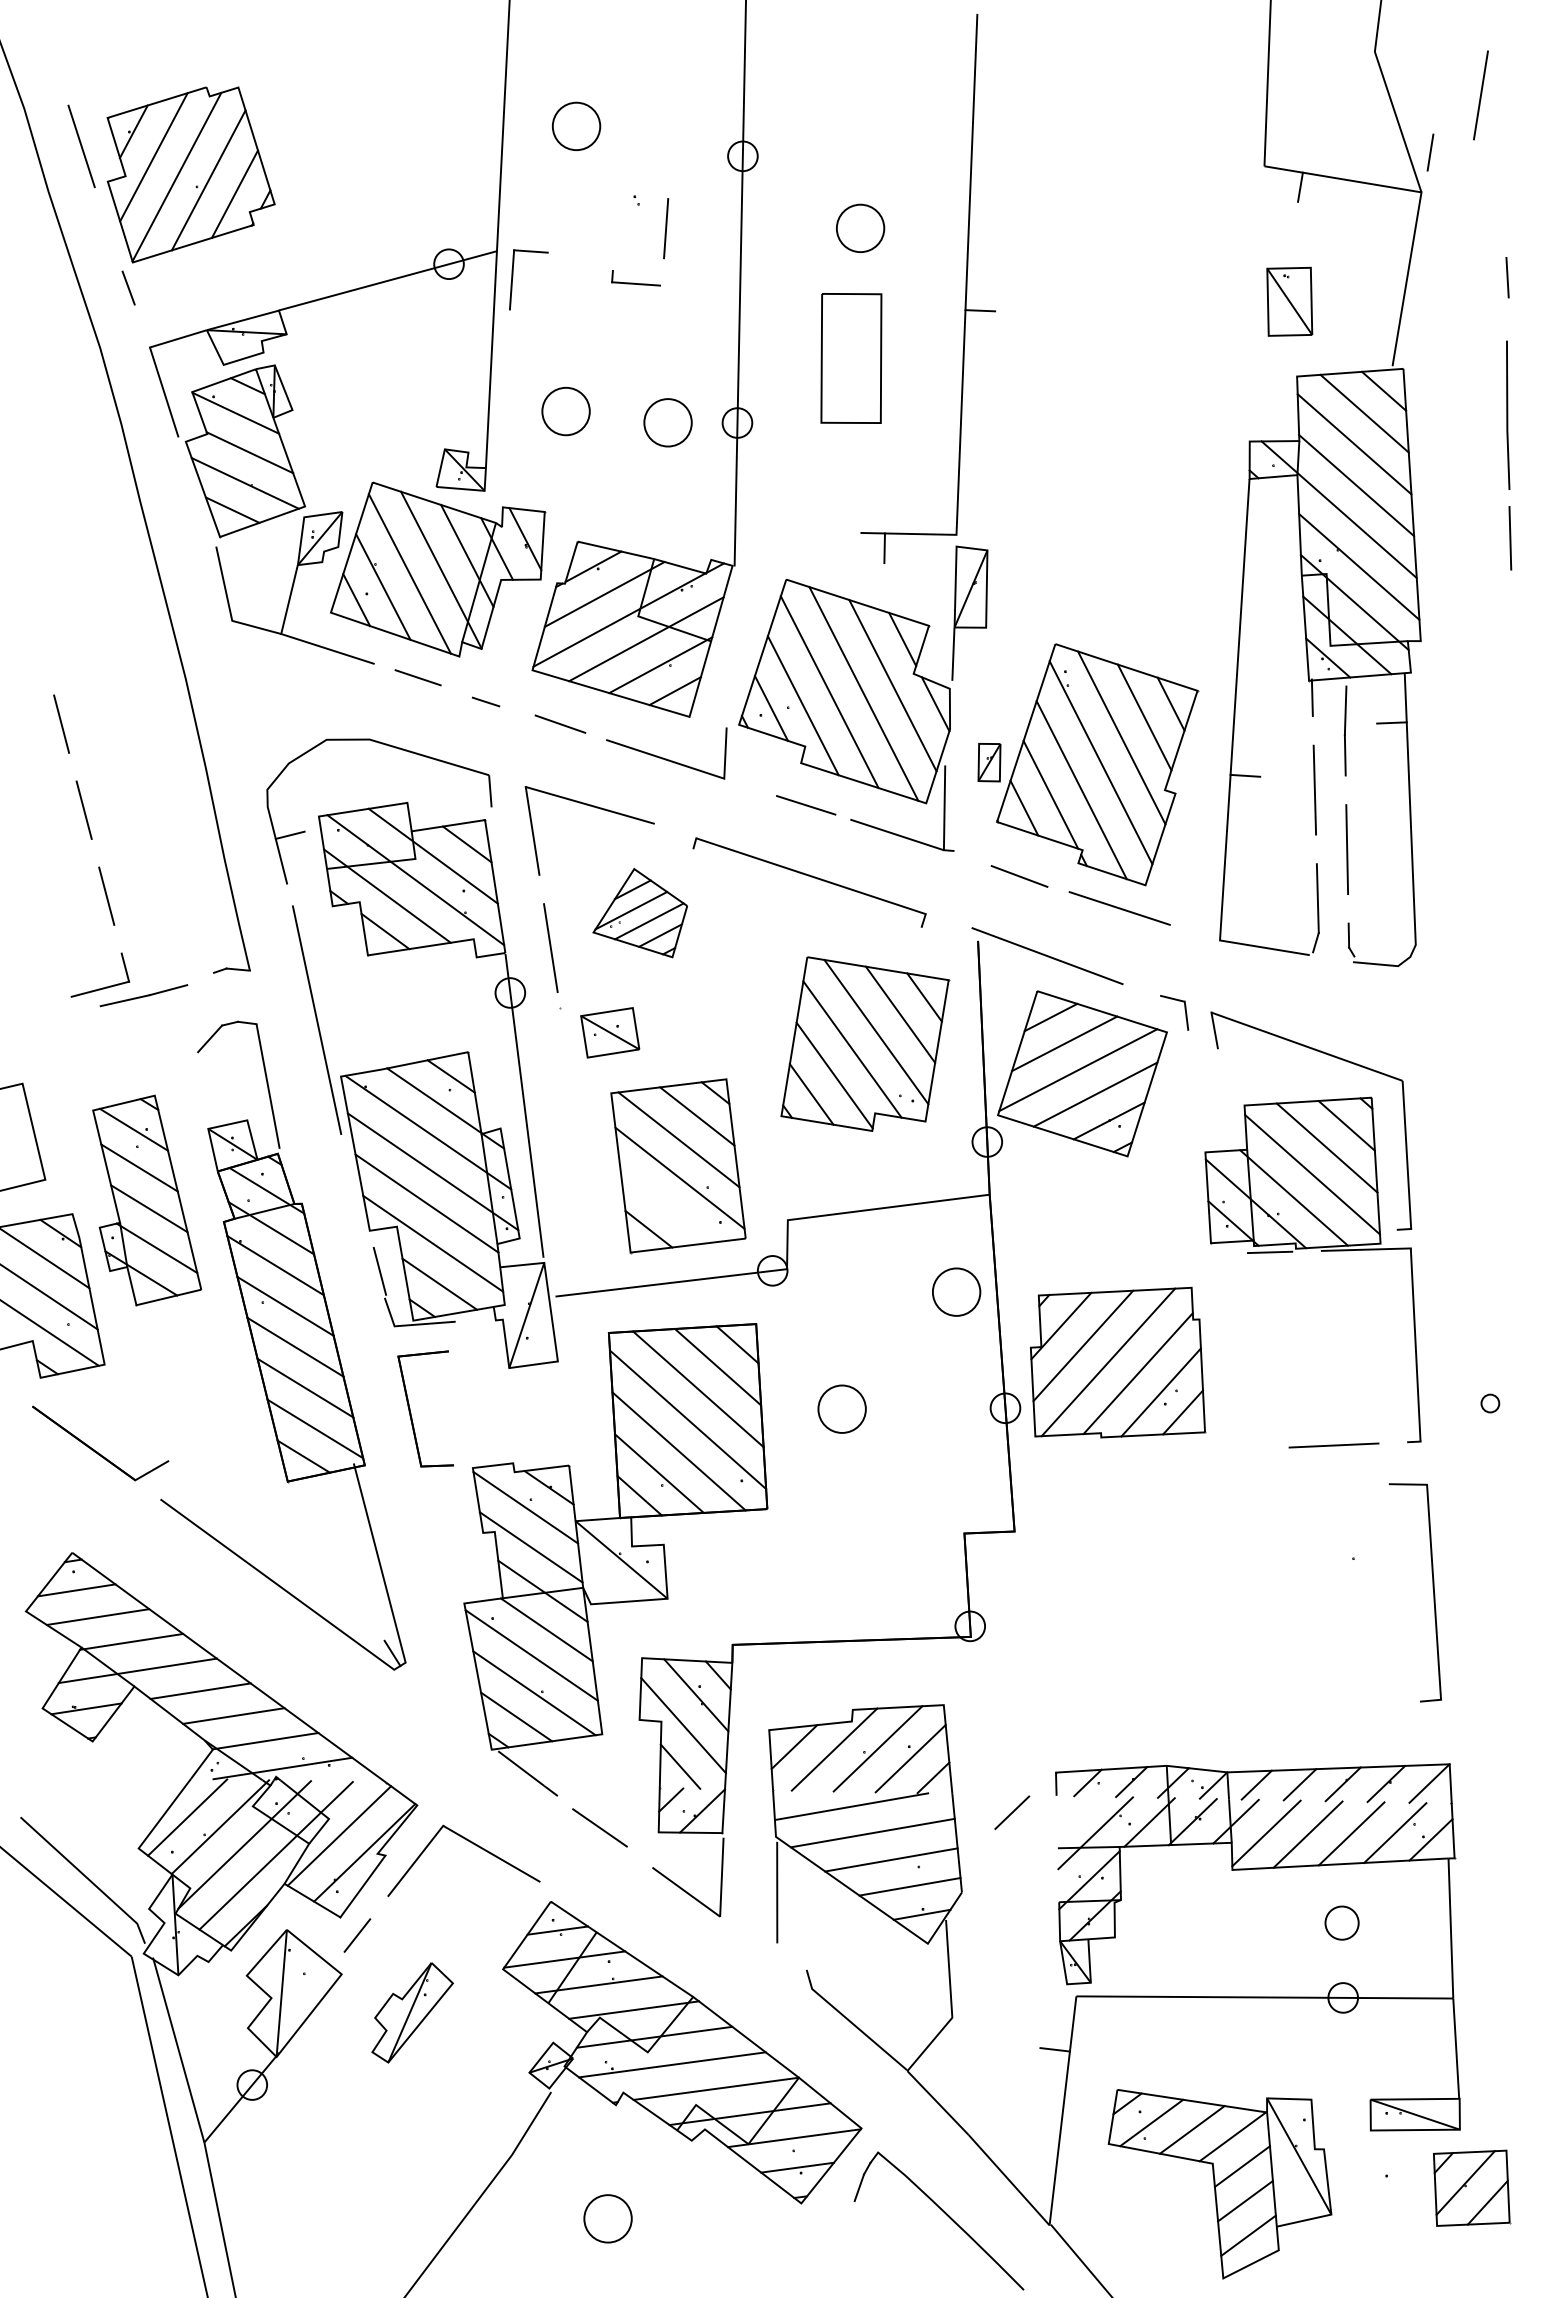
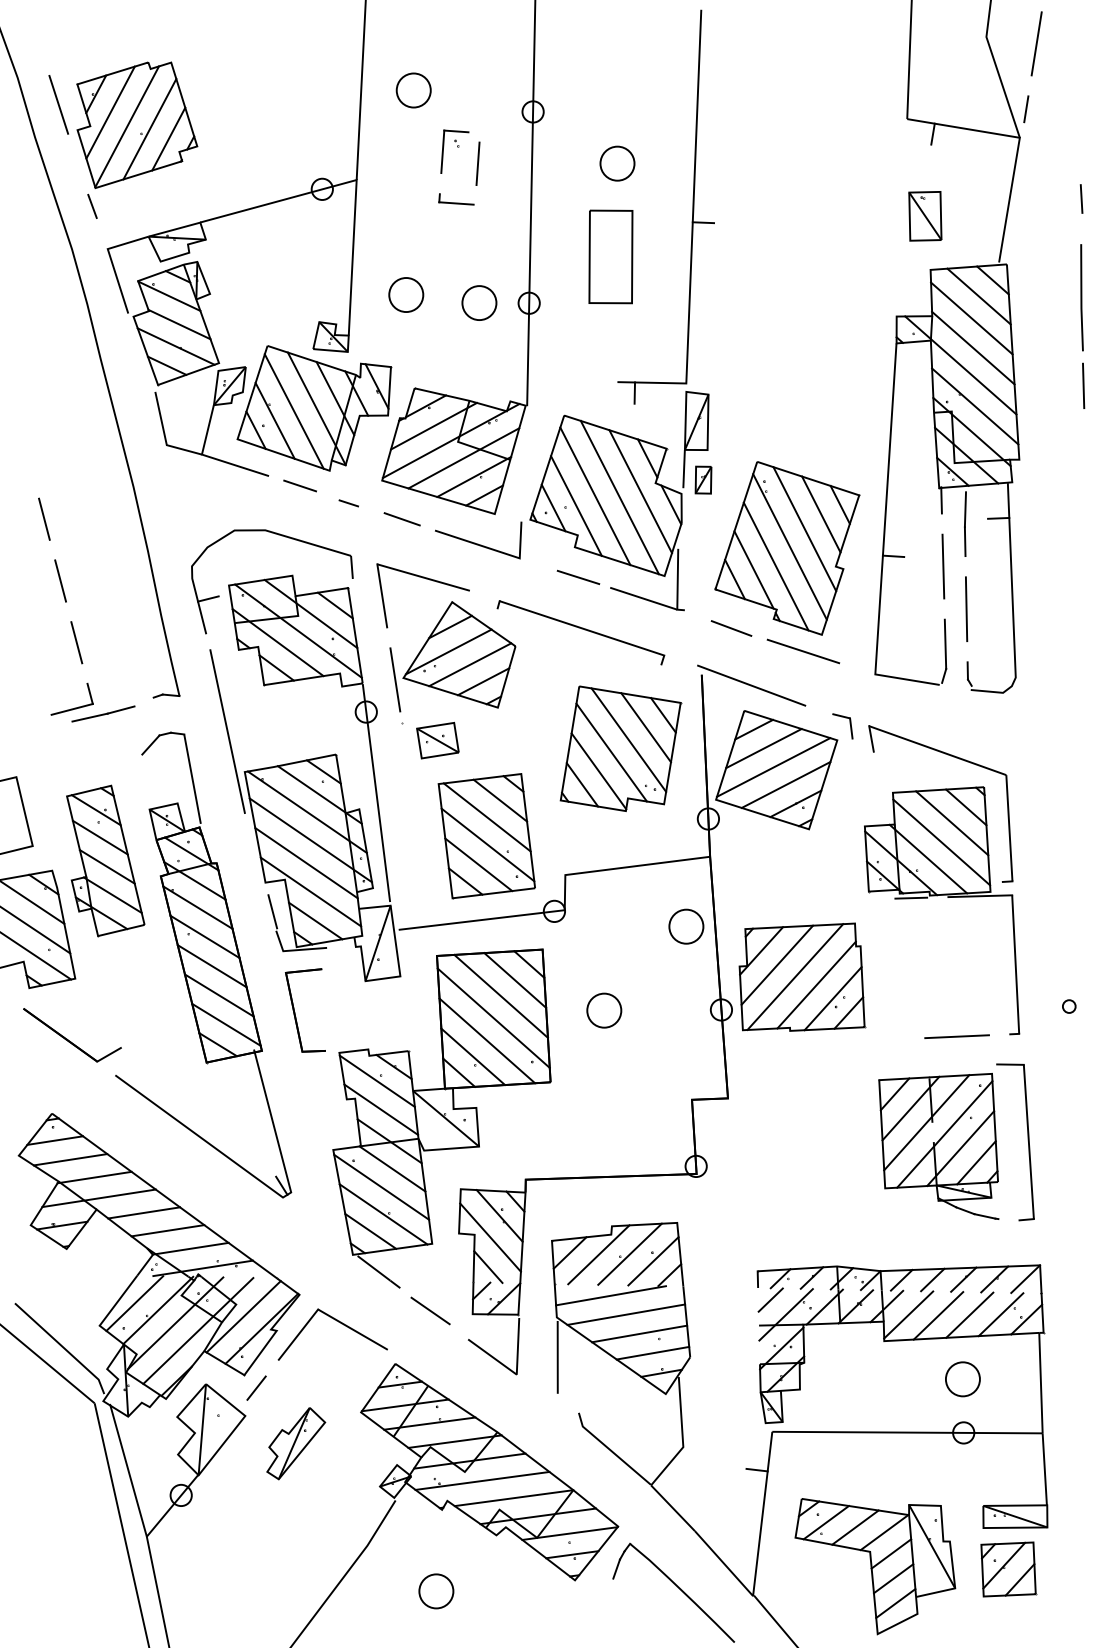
line: (1480, 95) -> (1036, 43), moved
part: (513, 277) -> (443, 150), moved
part: (989, 762) -> (703, 480), moved
part: (640, 912) -> (459, 654), size x1.67
line: (666, 1205) -> (478, 864), added
part: (1308, 1598) -> (938, 1146), added
line: (1012, 1812) -> (770, 1299), moved
part: (1341, 1922) -> (962, 1378), size x1.43
part: (1472, 2187) -> (1009, 1568), moved

